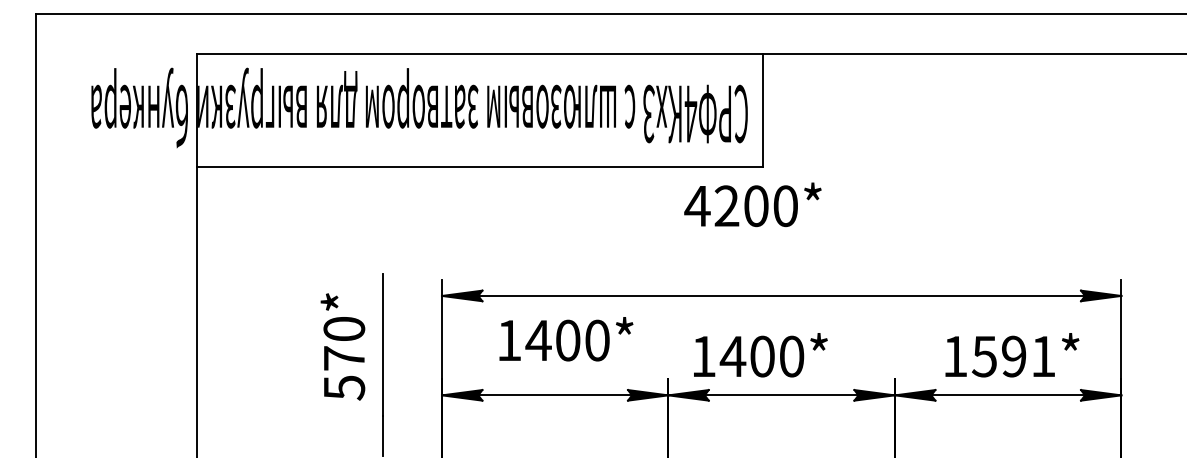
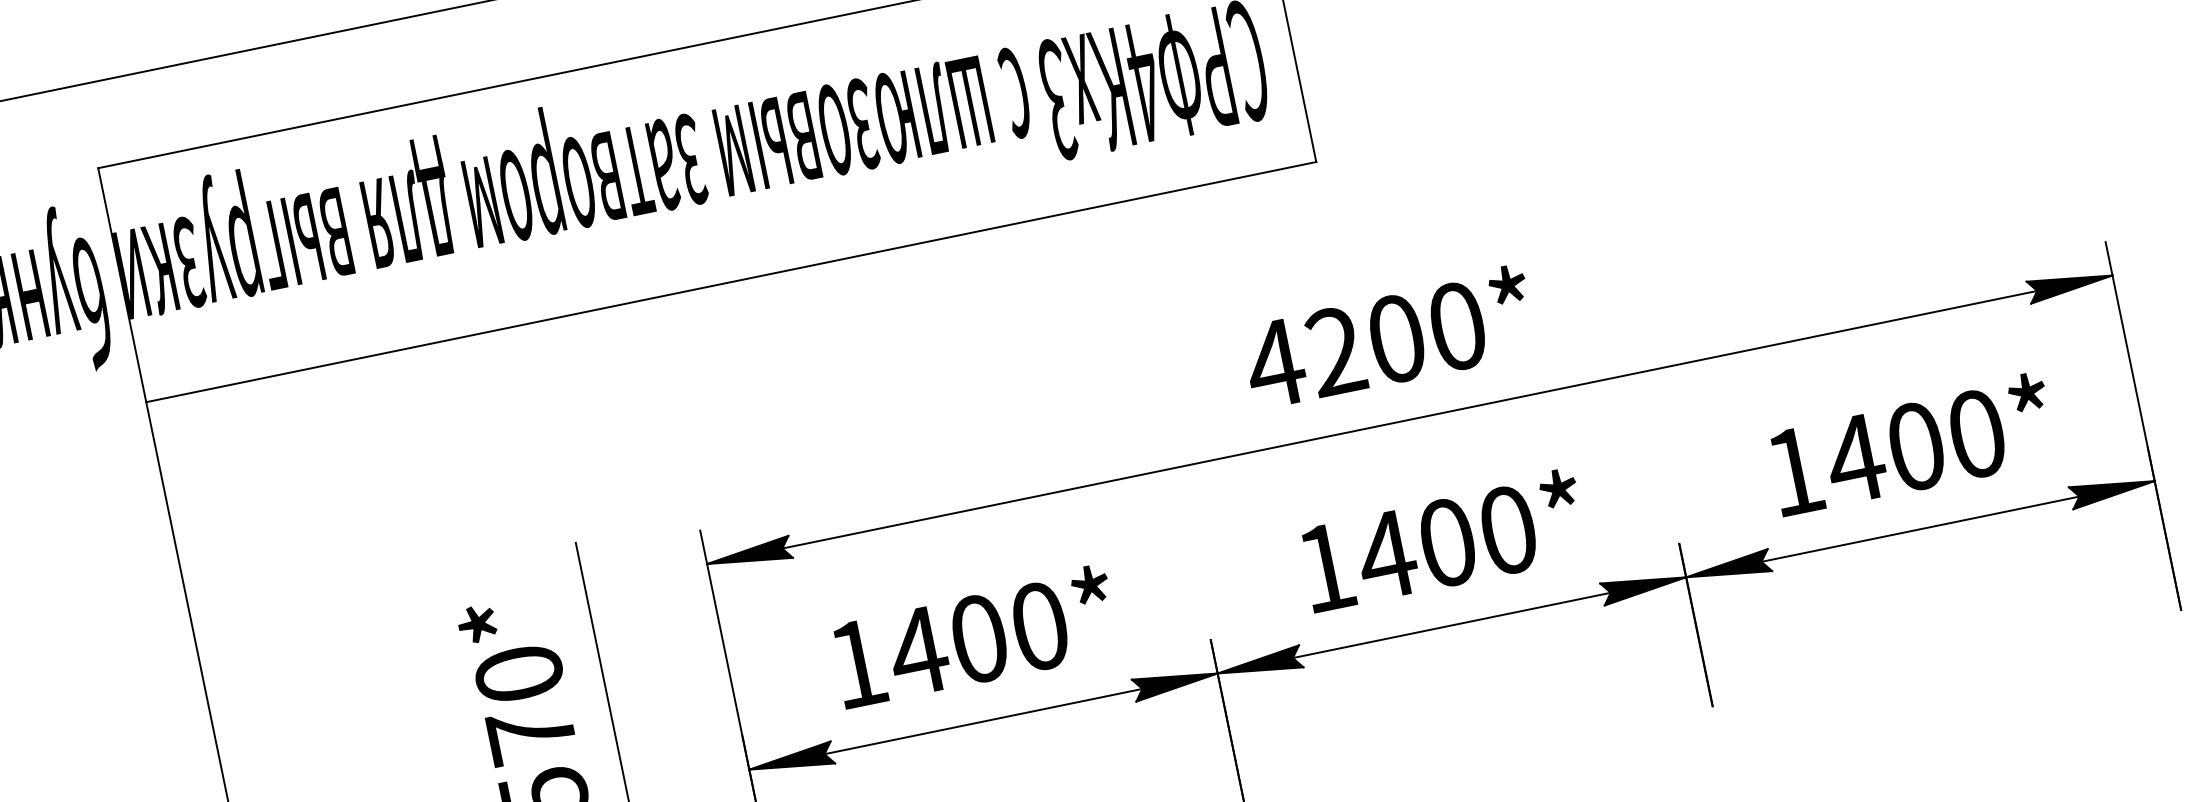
text: (752, 204) -> (1388, 337), moved
text: (566, 339) -> (975, 637), moved
text: (760, 355) -> (1442, 541), moved
text: (1013, 356) -> (1914, 446), 1591* -> 1400*

